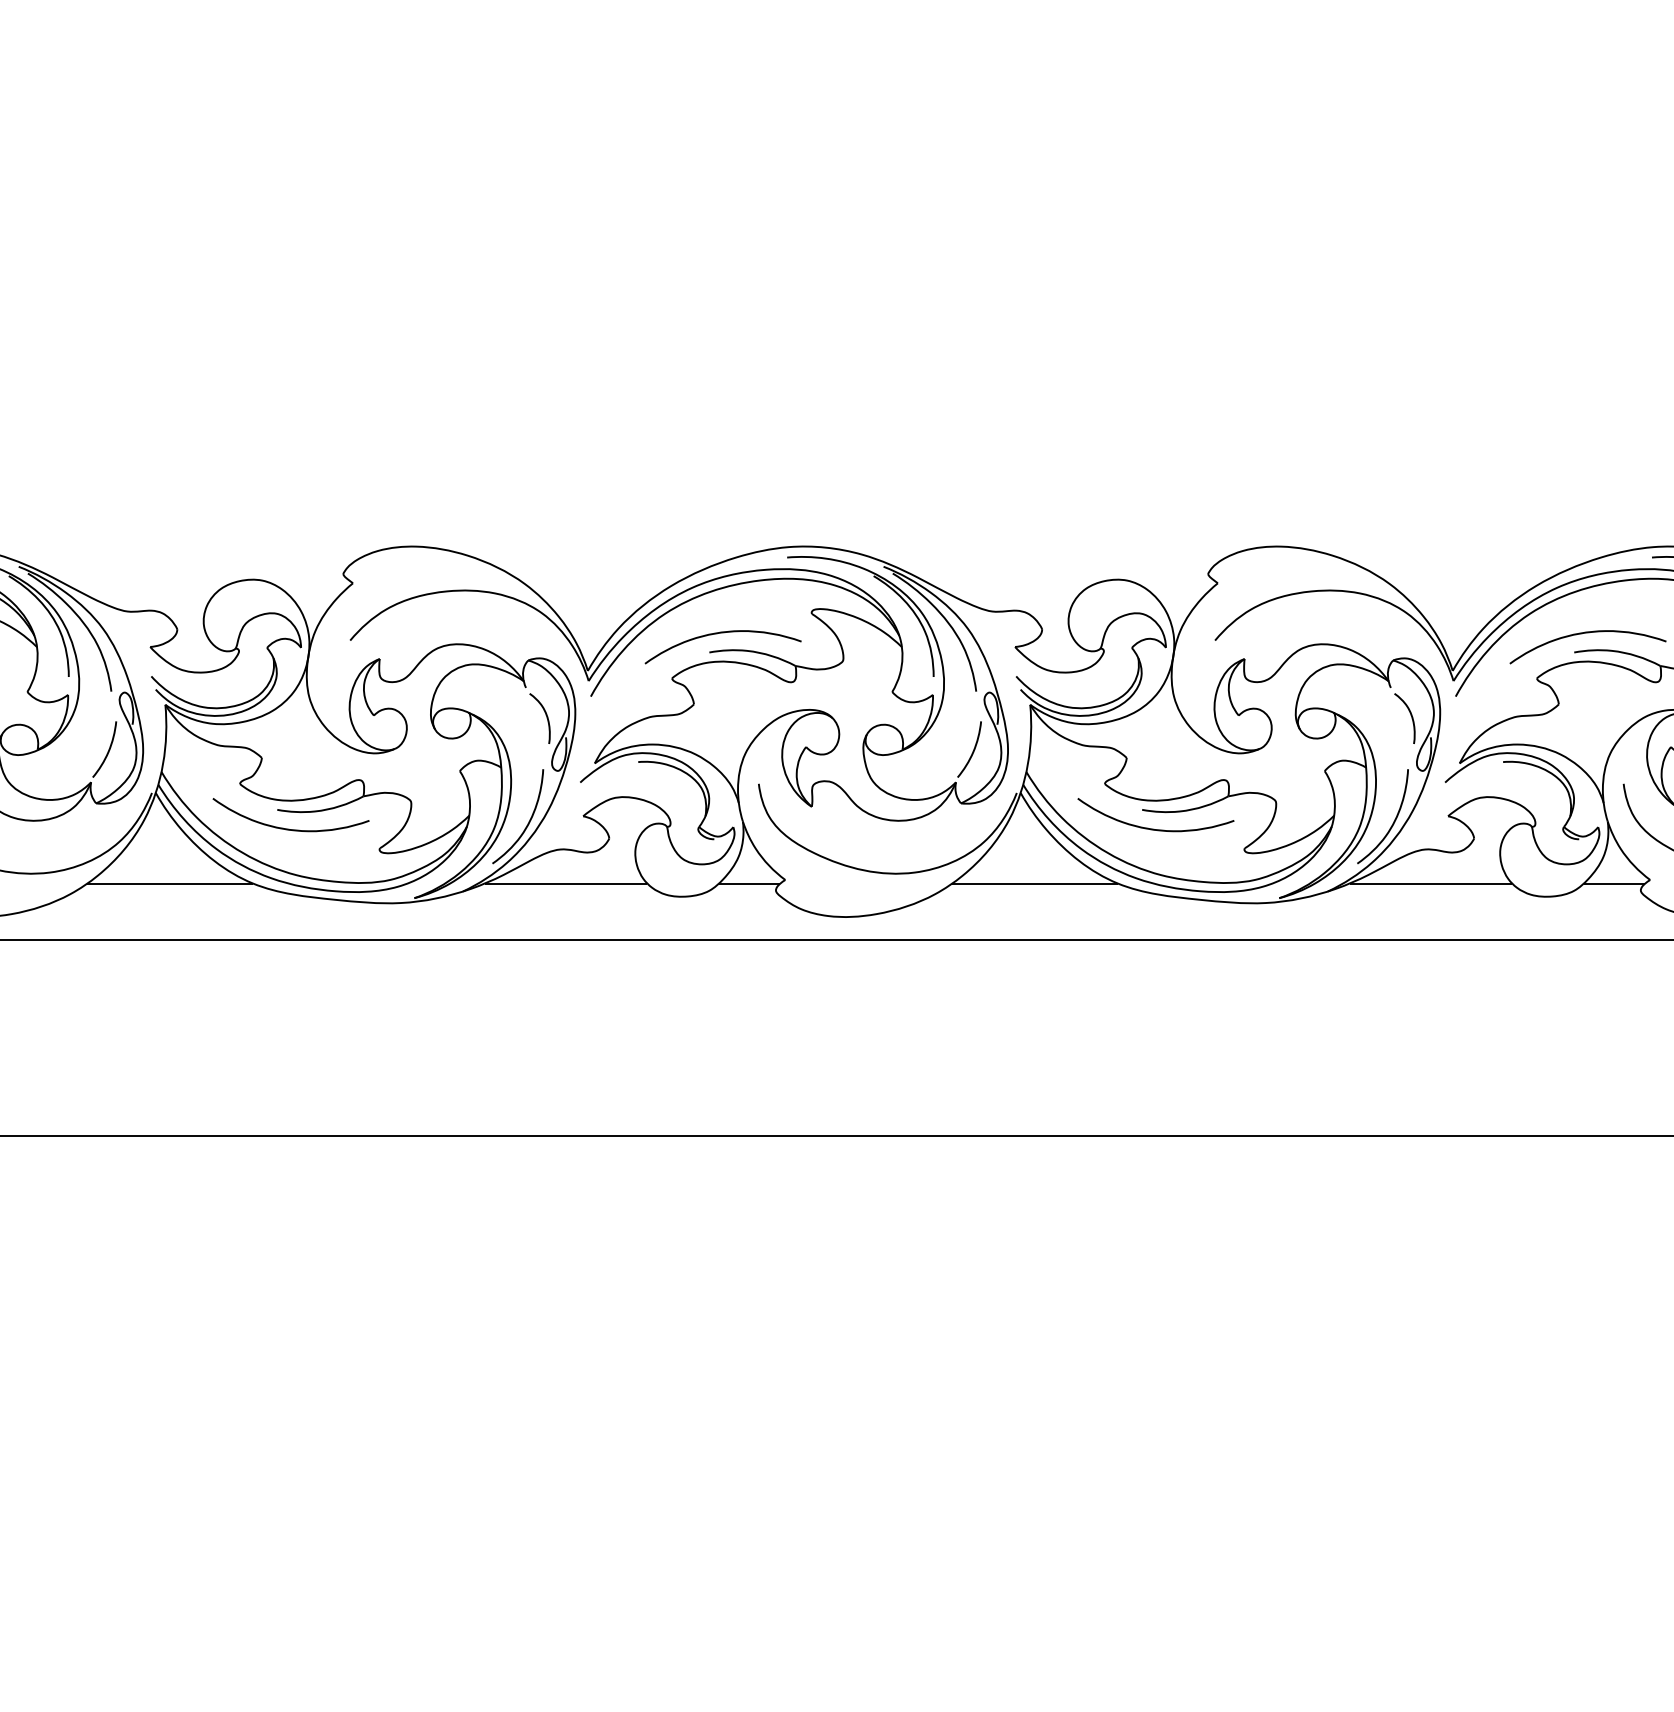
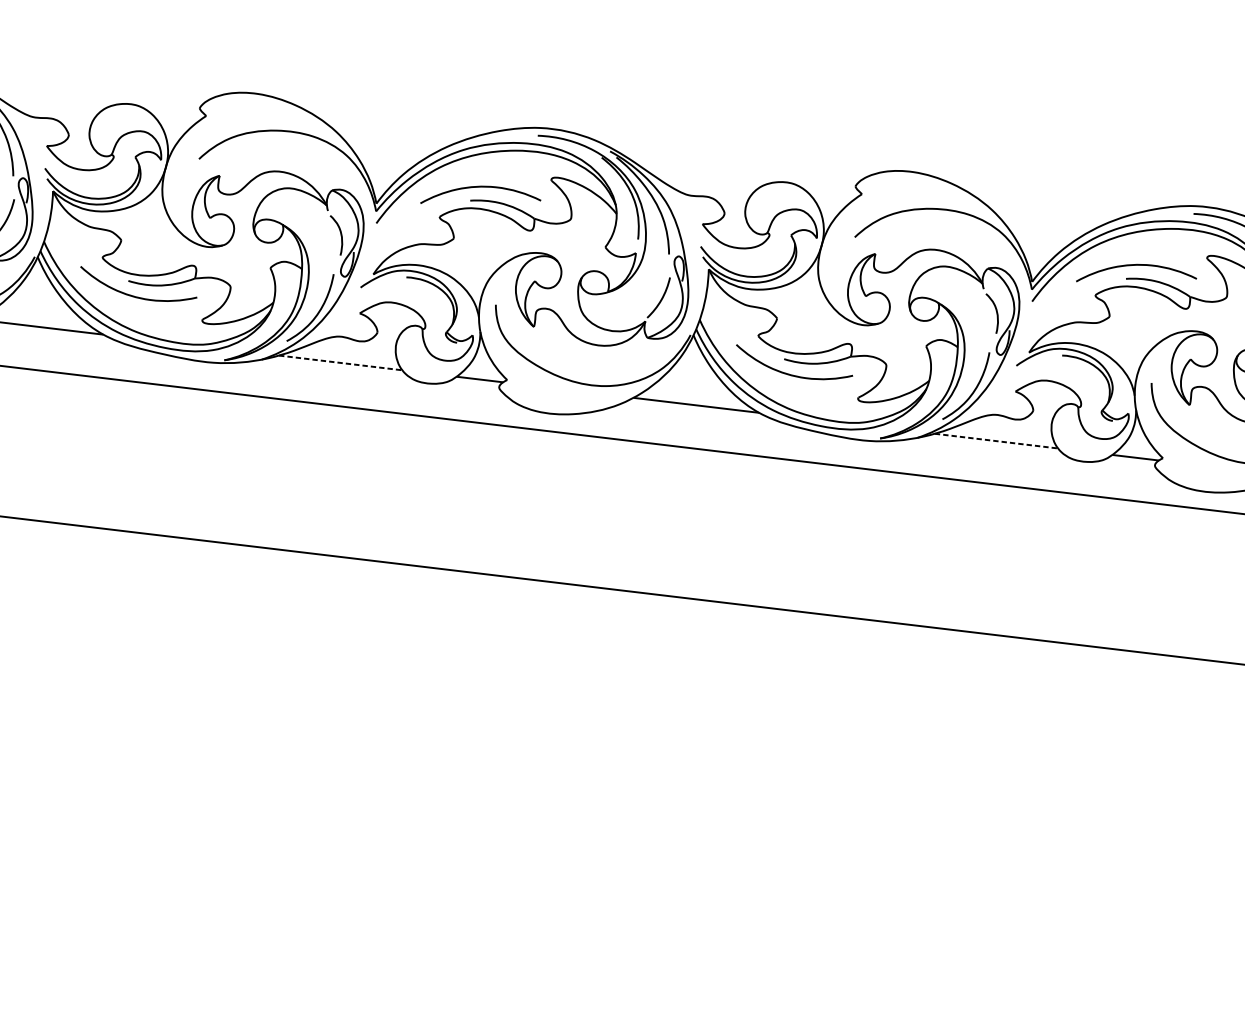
line: (566, 883) -> (341, 362), solid -> dashed
line: (1431, 883) -> (996, 441), solid -> dashed

